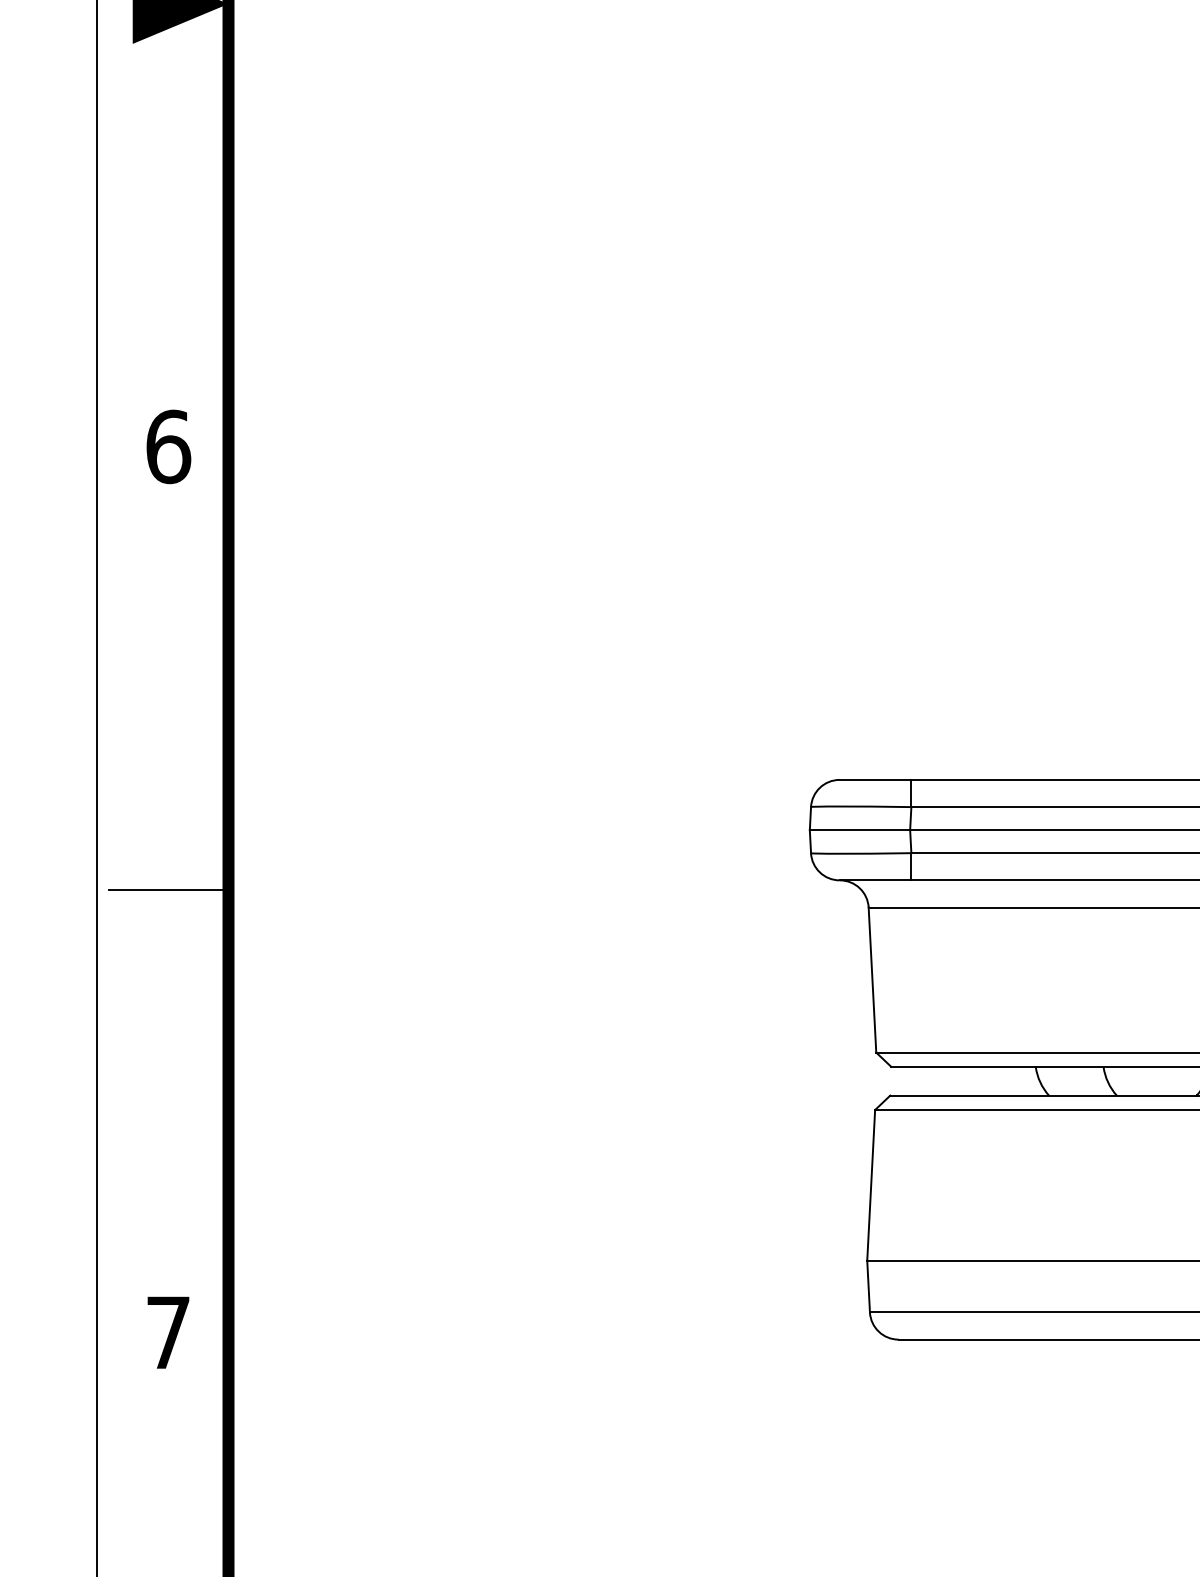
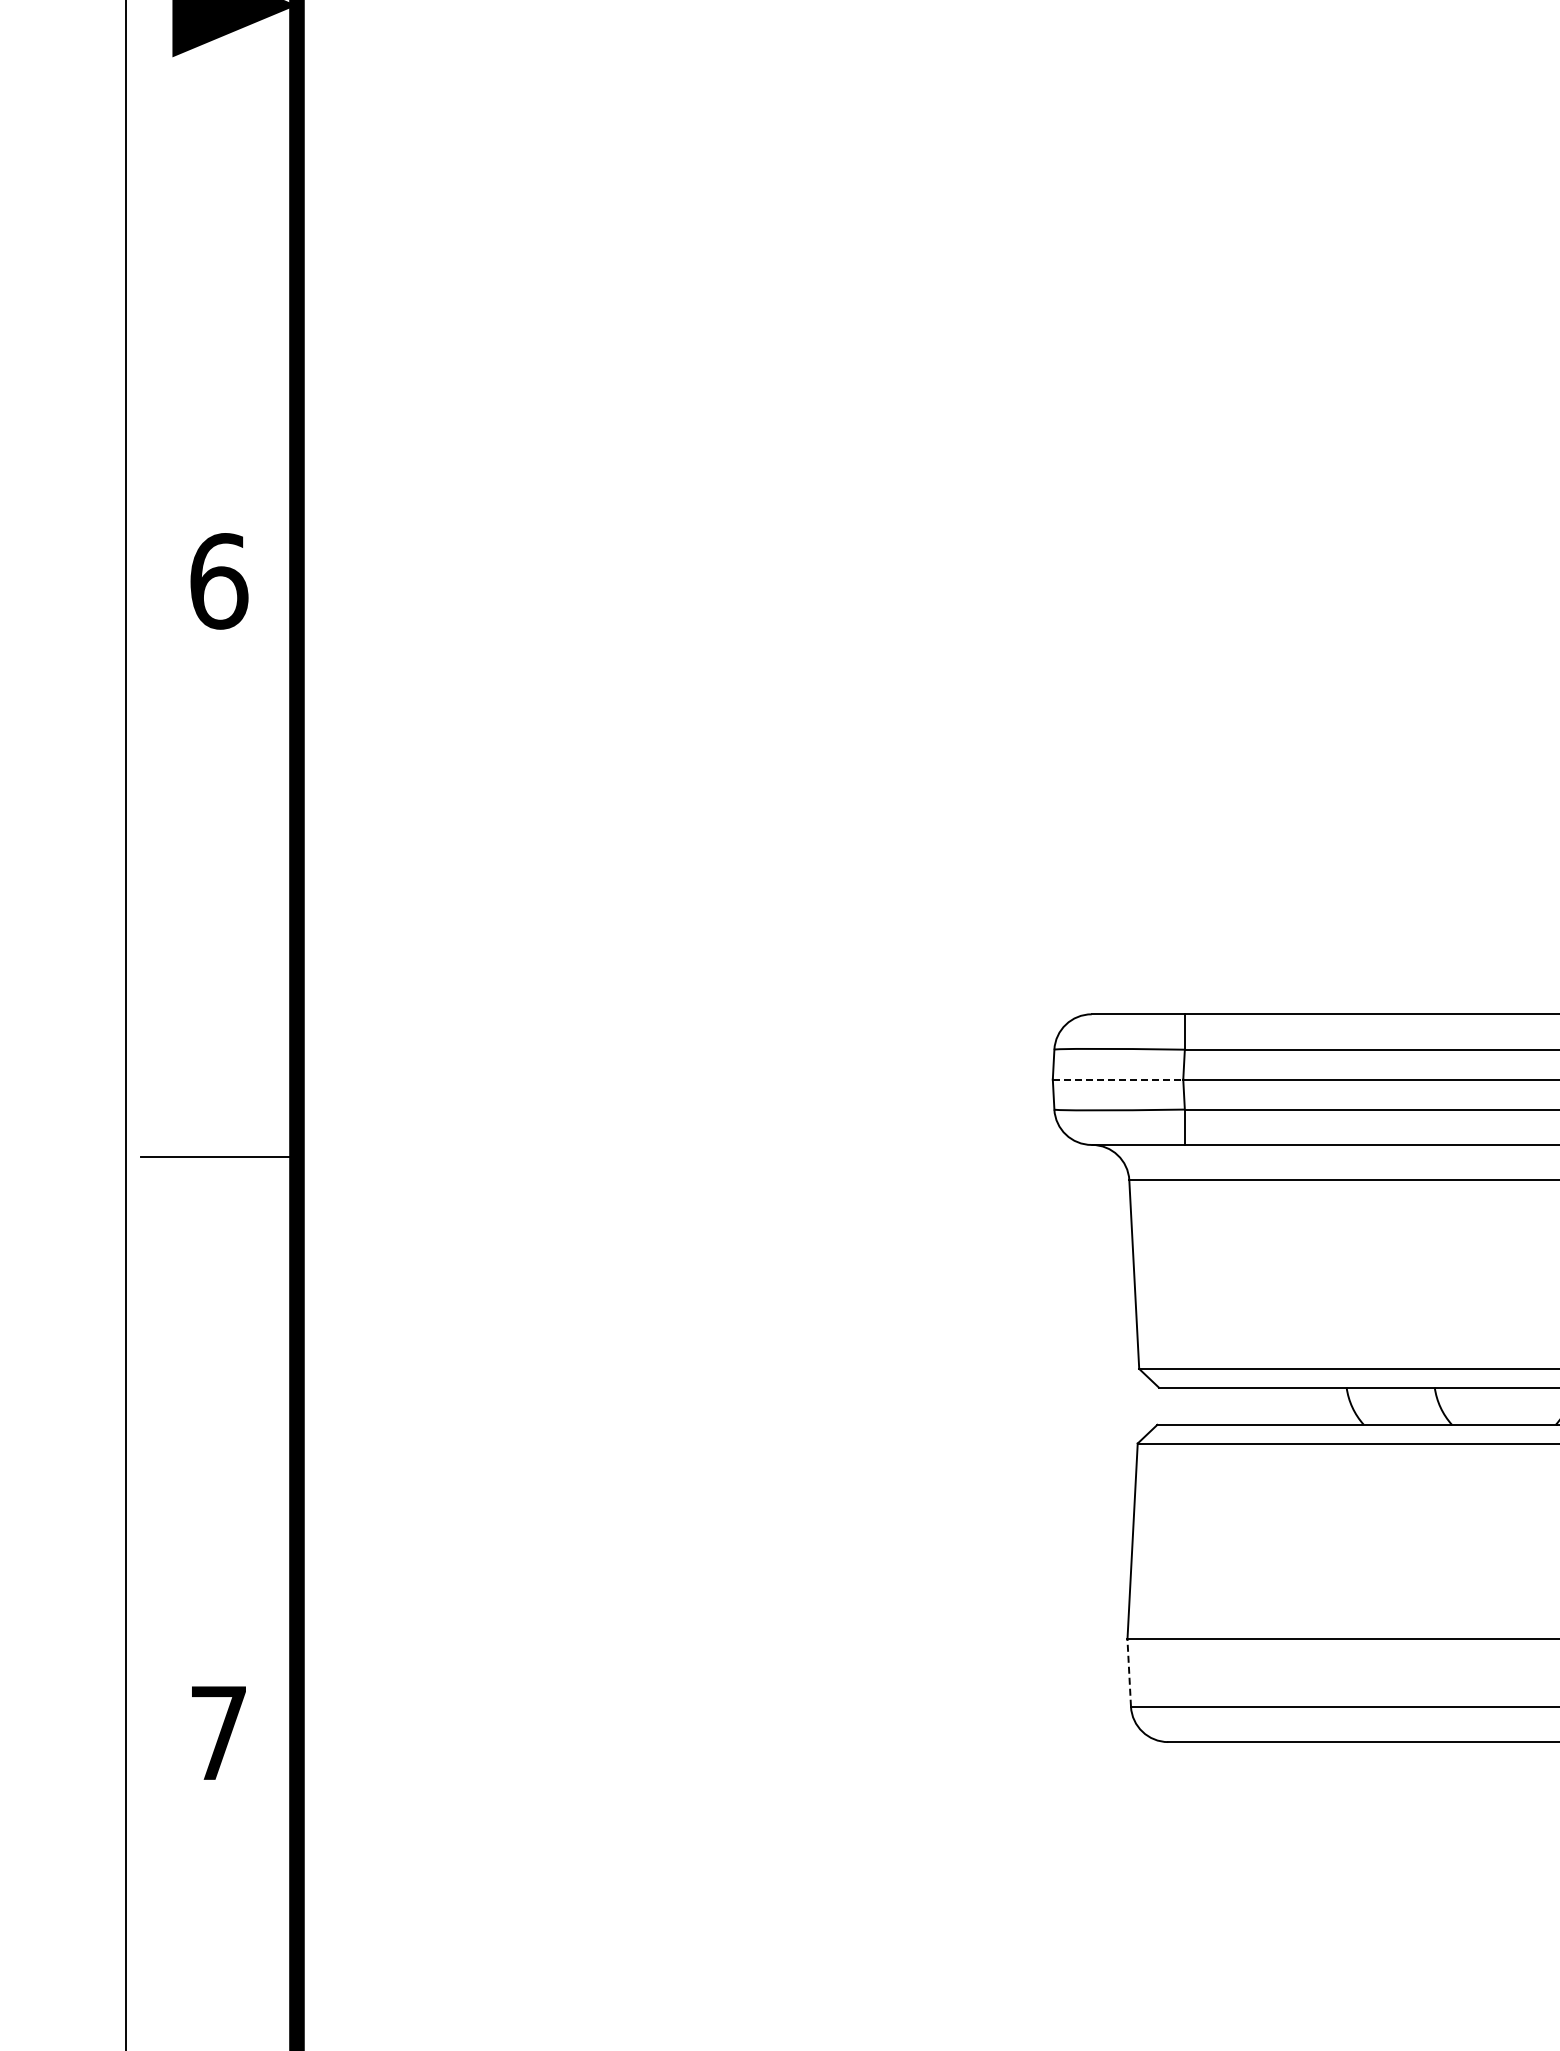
line: (860, 830) -> (1118, 1079), solid -> dashed
line: (868, 1286) -> (1129, 1673), solid -> dashed

